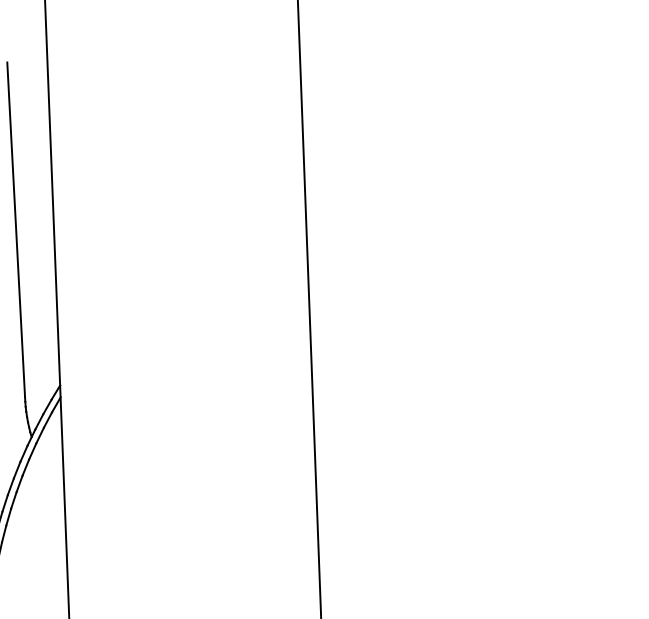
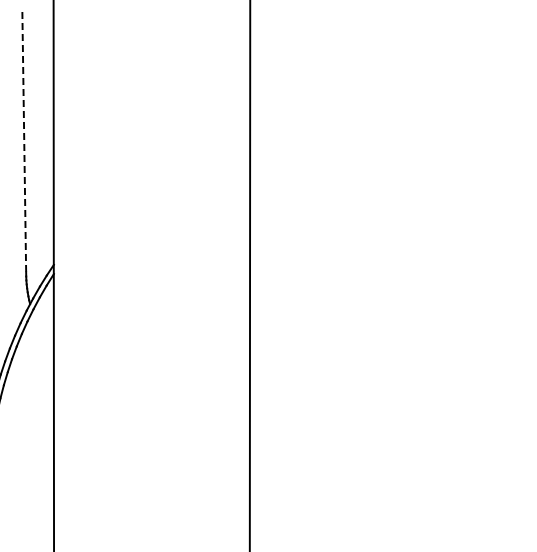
line: (16, 229) -> (24, 142), solid -> dashed

